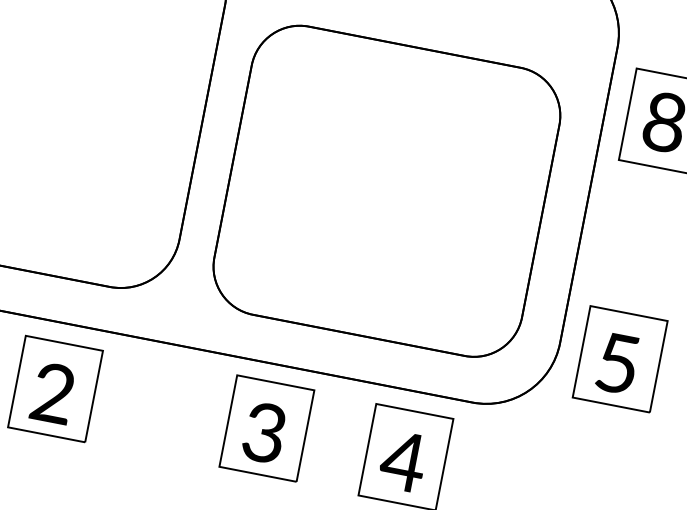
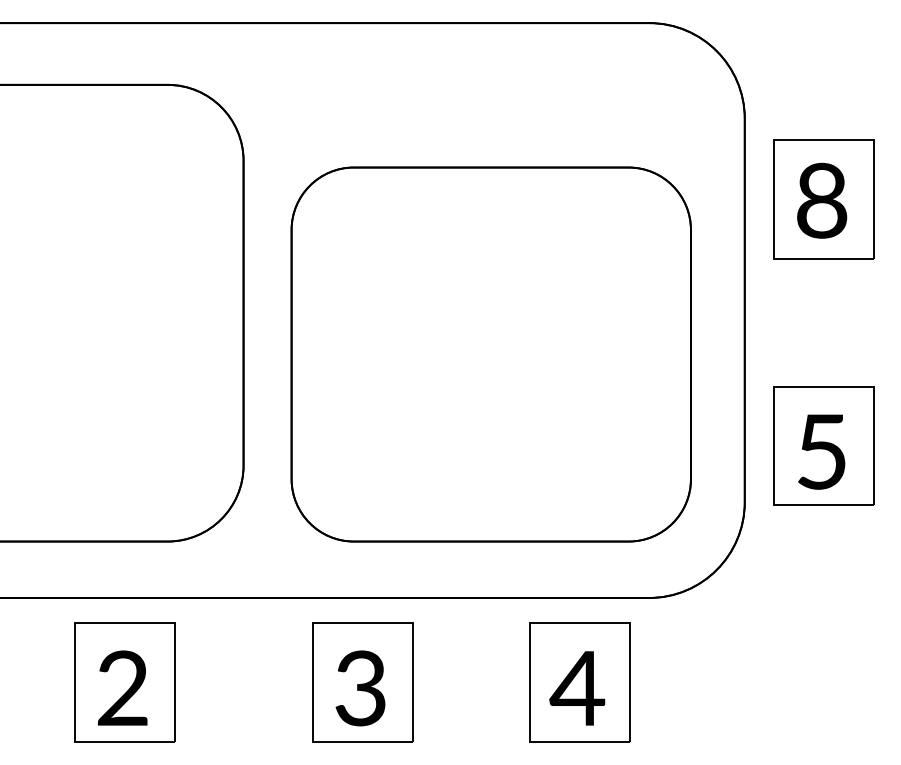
part: (619, 358) -> (823, 445), moved
part: (266, 428) -> (362, 682), moved

